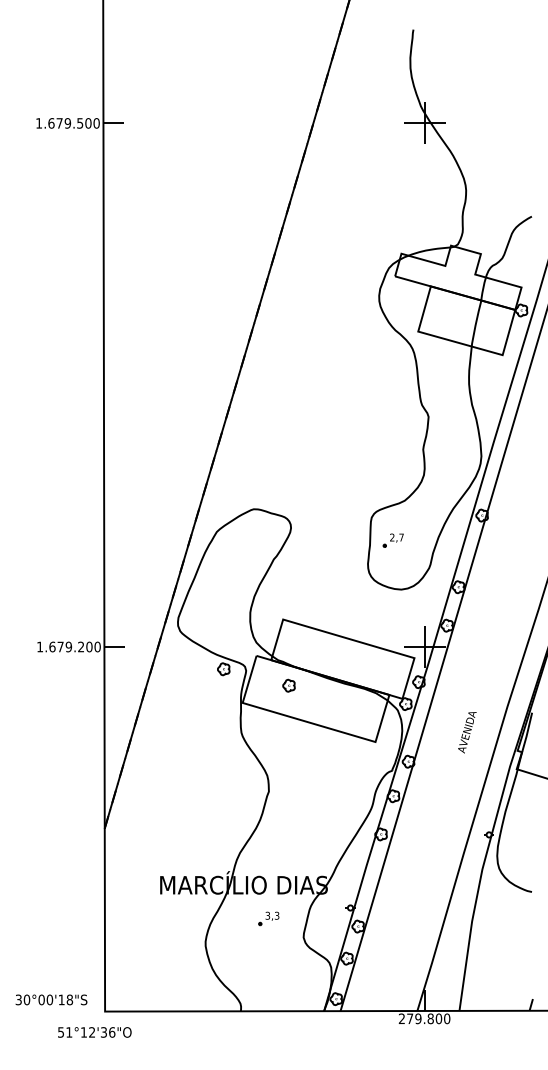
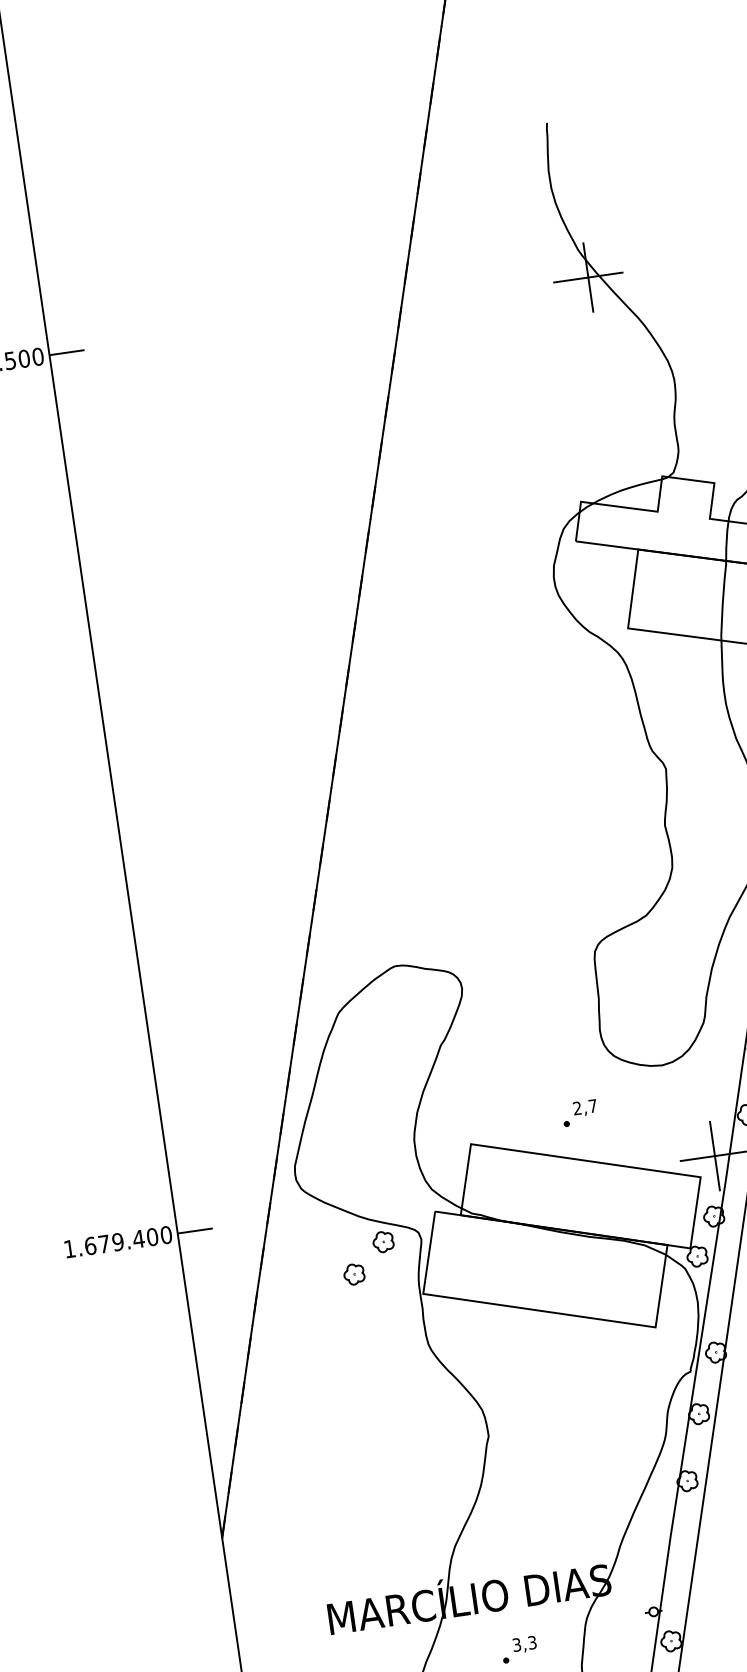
part: (392, 540) -> (578, 1113), moved
text: (80, 646) -> (137, 1238), 1.679.200 -> 1.679.400
part: (288, 685) -> (353, 1274), moved

